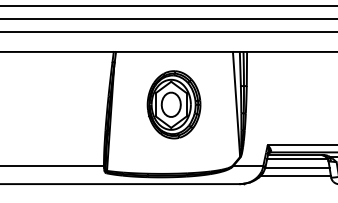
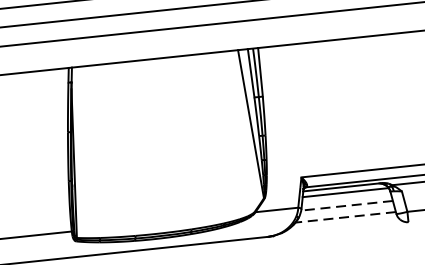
part: (173, 104) -> (161, 133), removed
line: (296, 168) -> (345, 206), solid -> dashed
line: (295, 176) -> (345, 217), solid -> dashed

